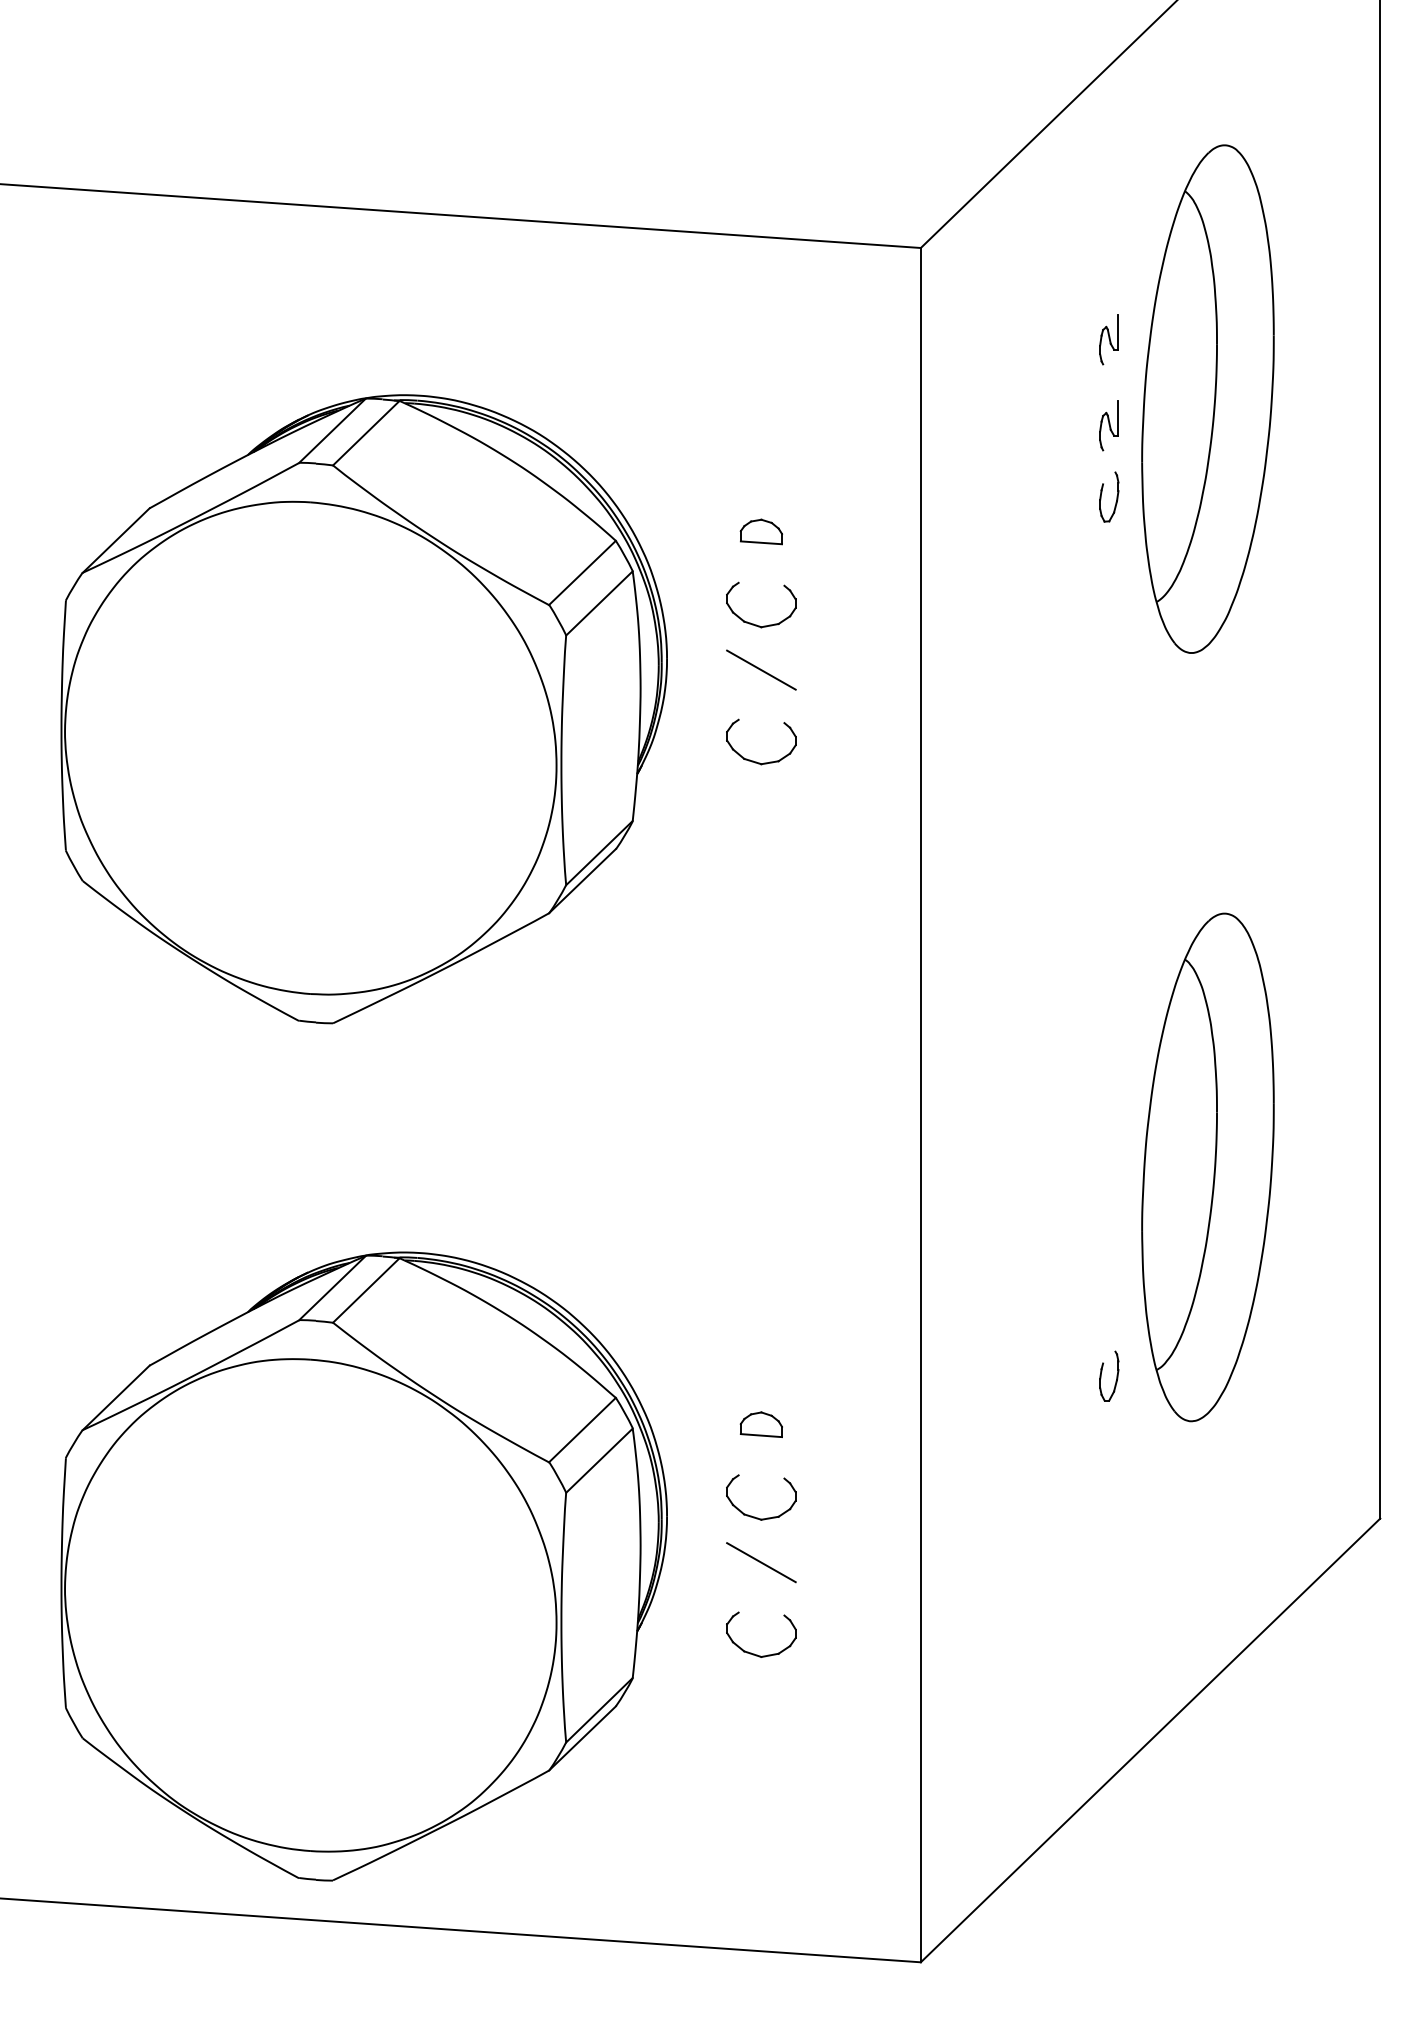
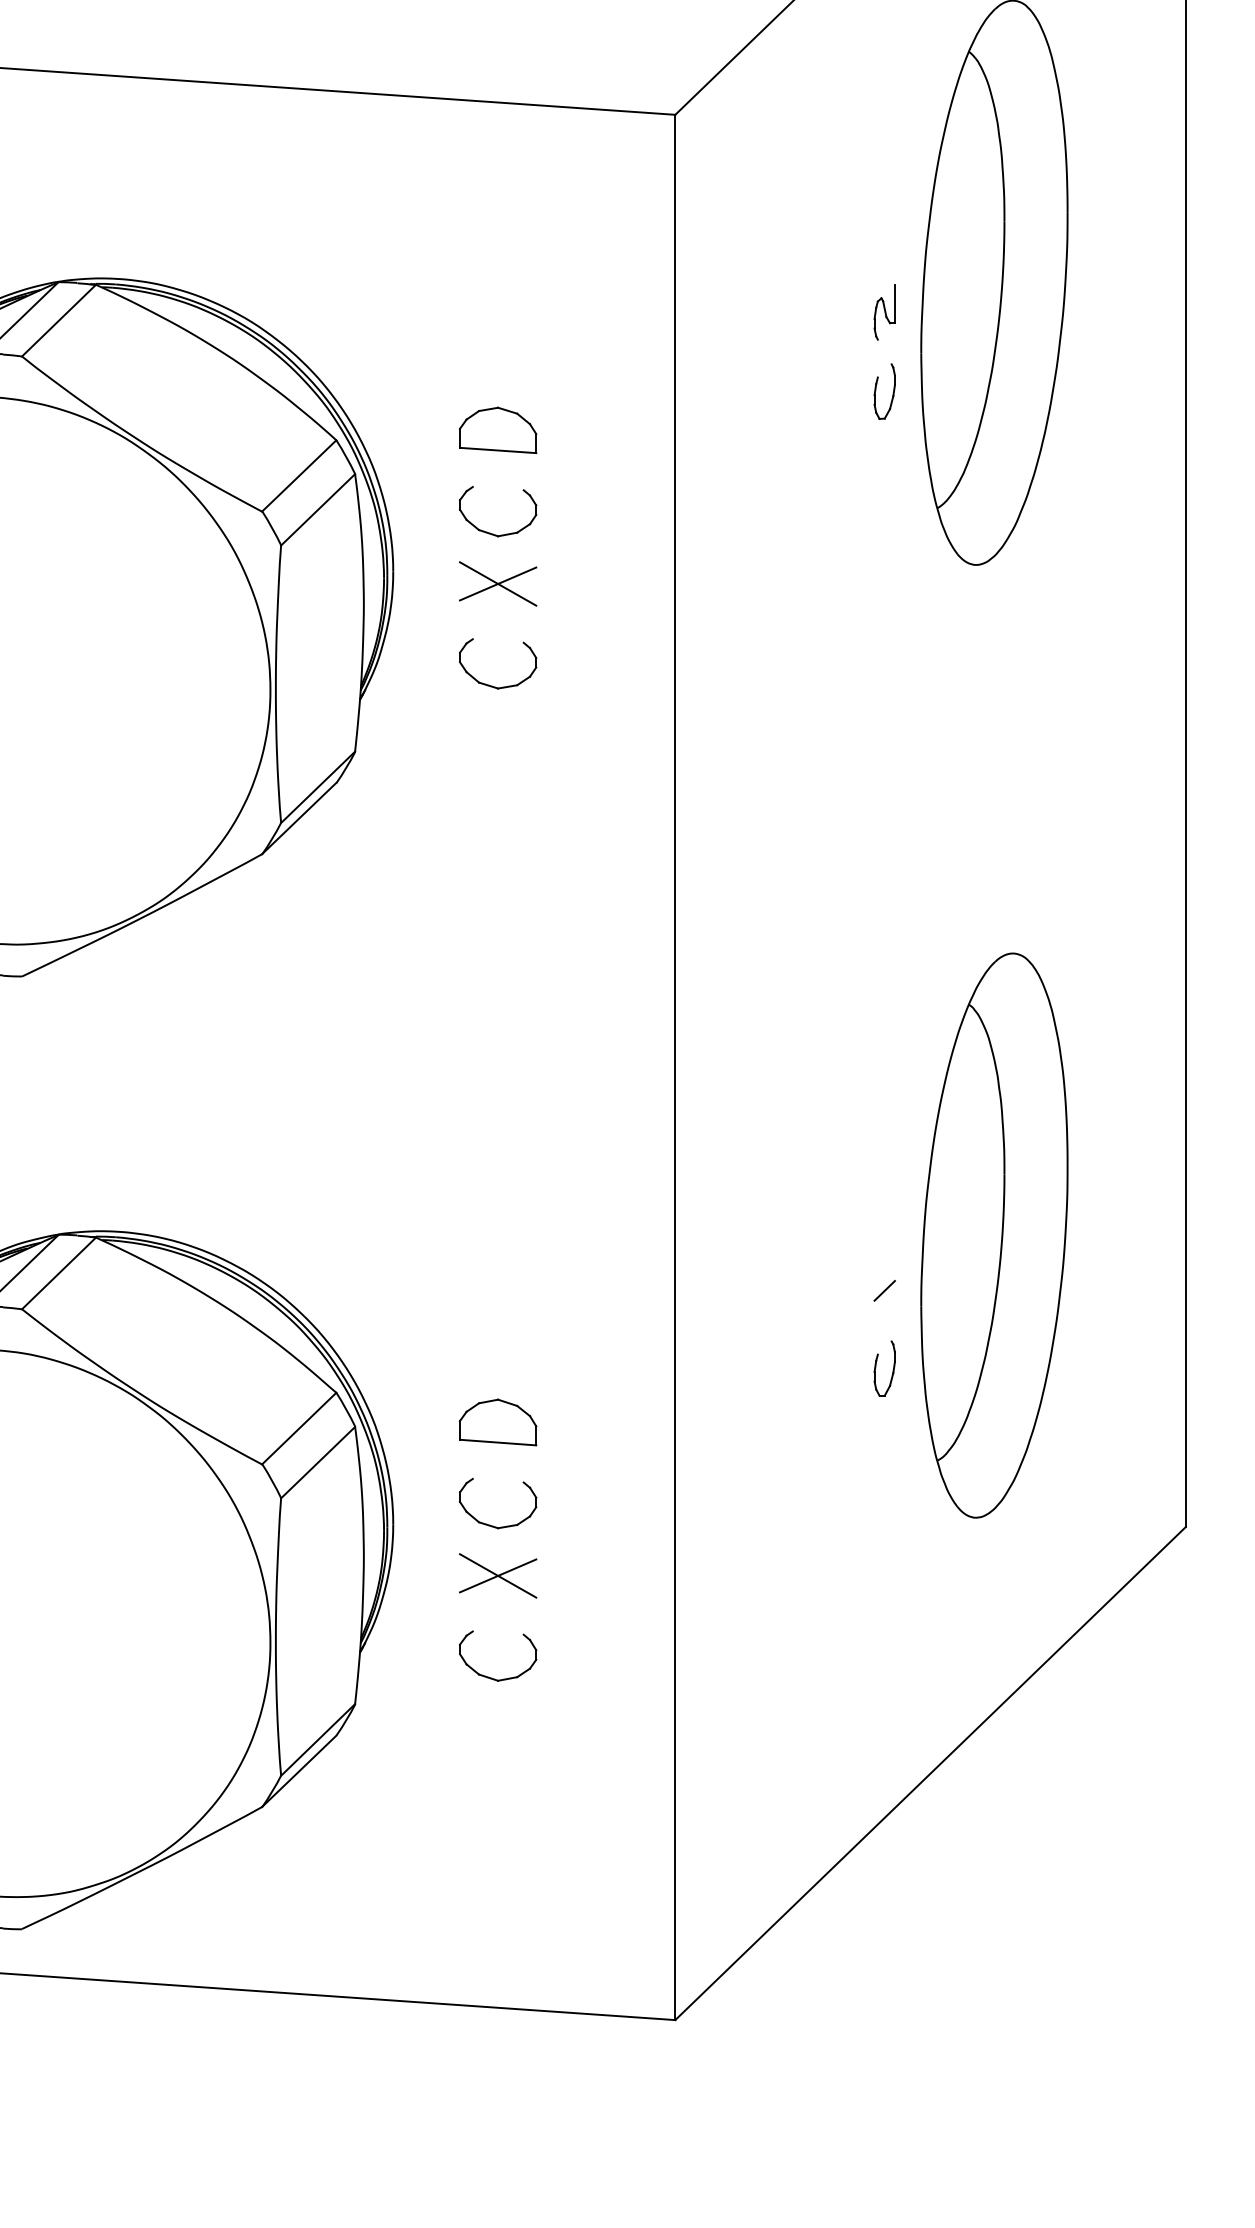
part: (1108, 339) -> (883, 216), removed
part: (761, 531) -> (498, 429), size x1.67
line: (761, 669) -> (498, 583), added
part: (1207, 1167) -> (993, 1235), moved
line: (1109, 1306) -> (884, 1291), added
part: (761, 1424) -> (498, 1422), size x1.67
line: (761, 1562) -> (498, 1575), added

